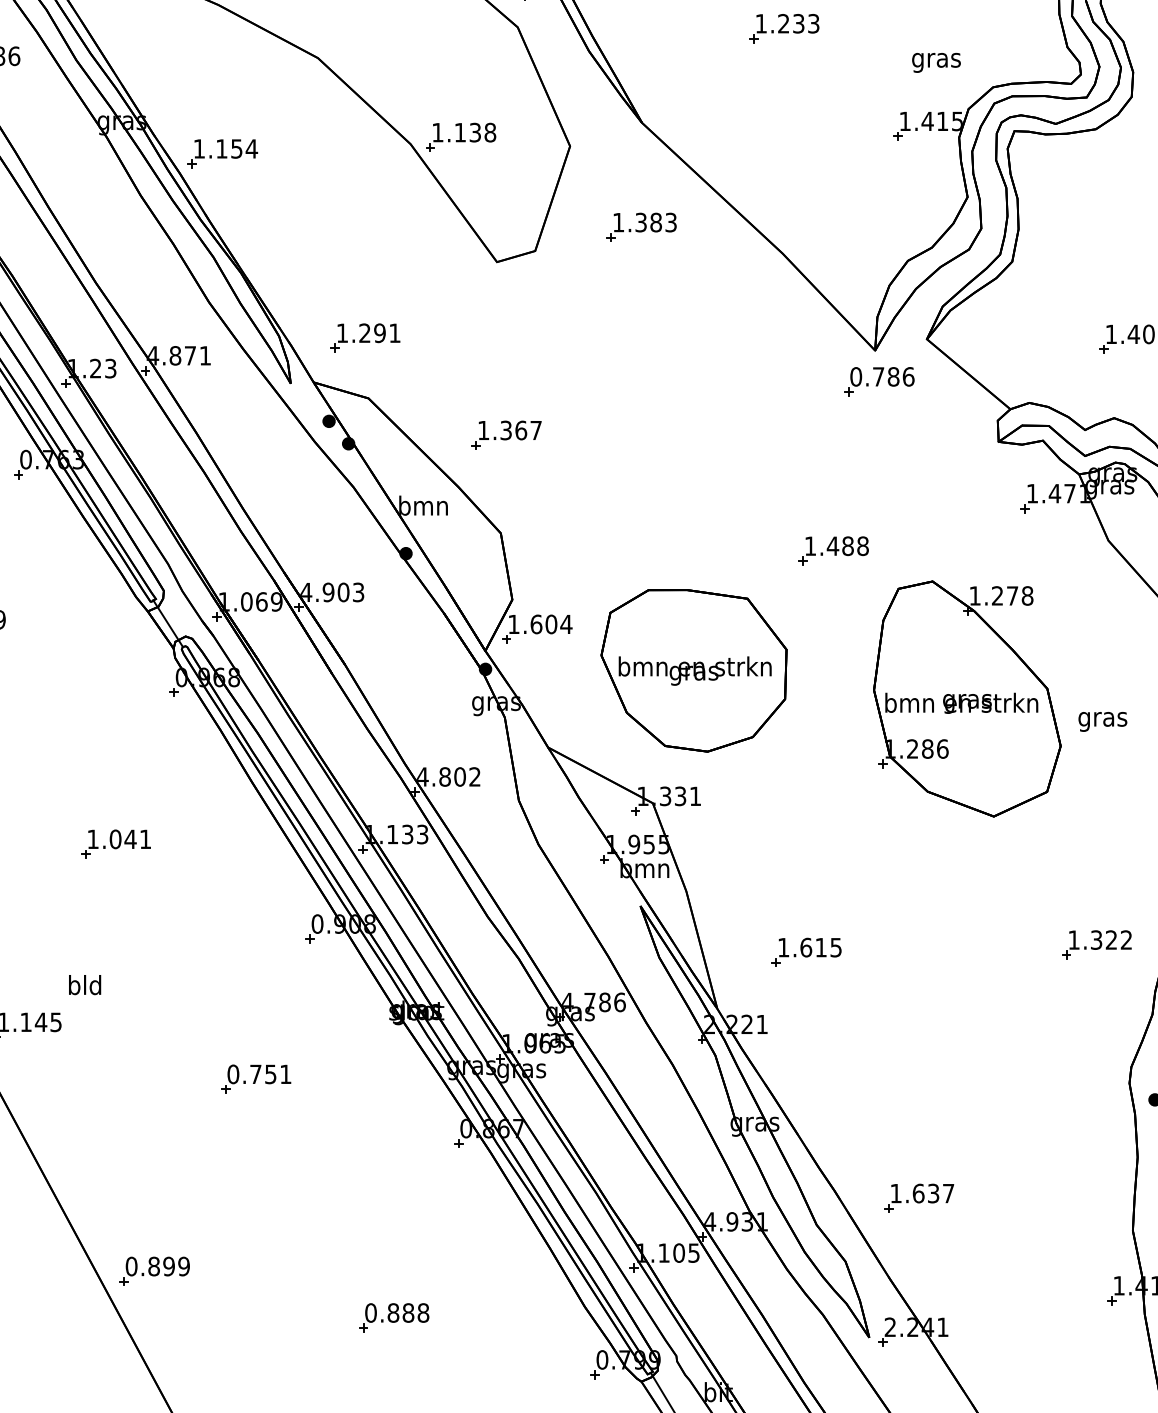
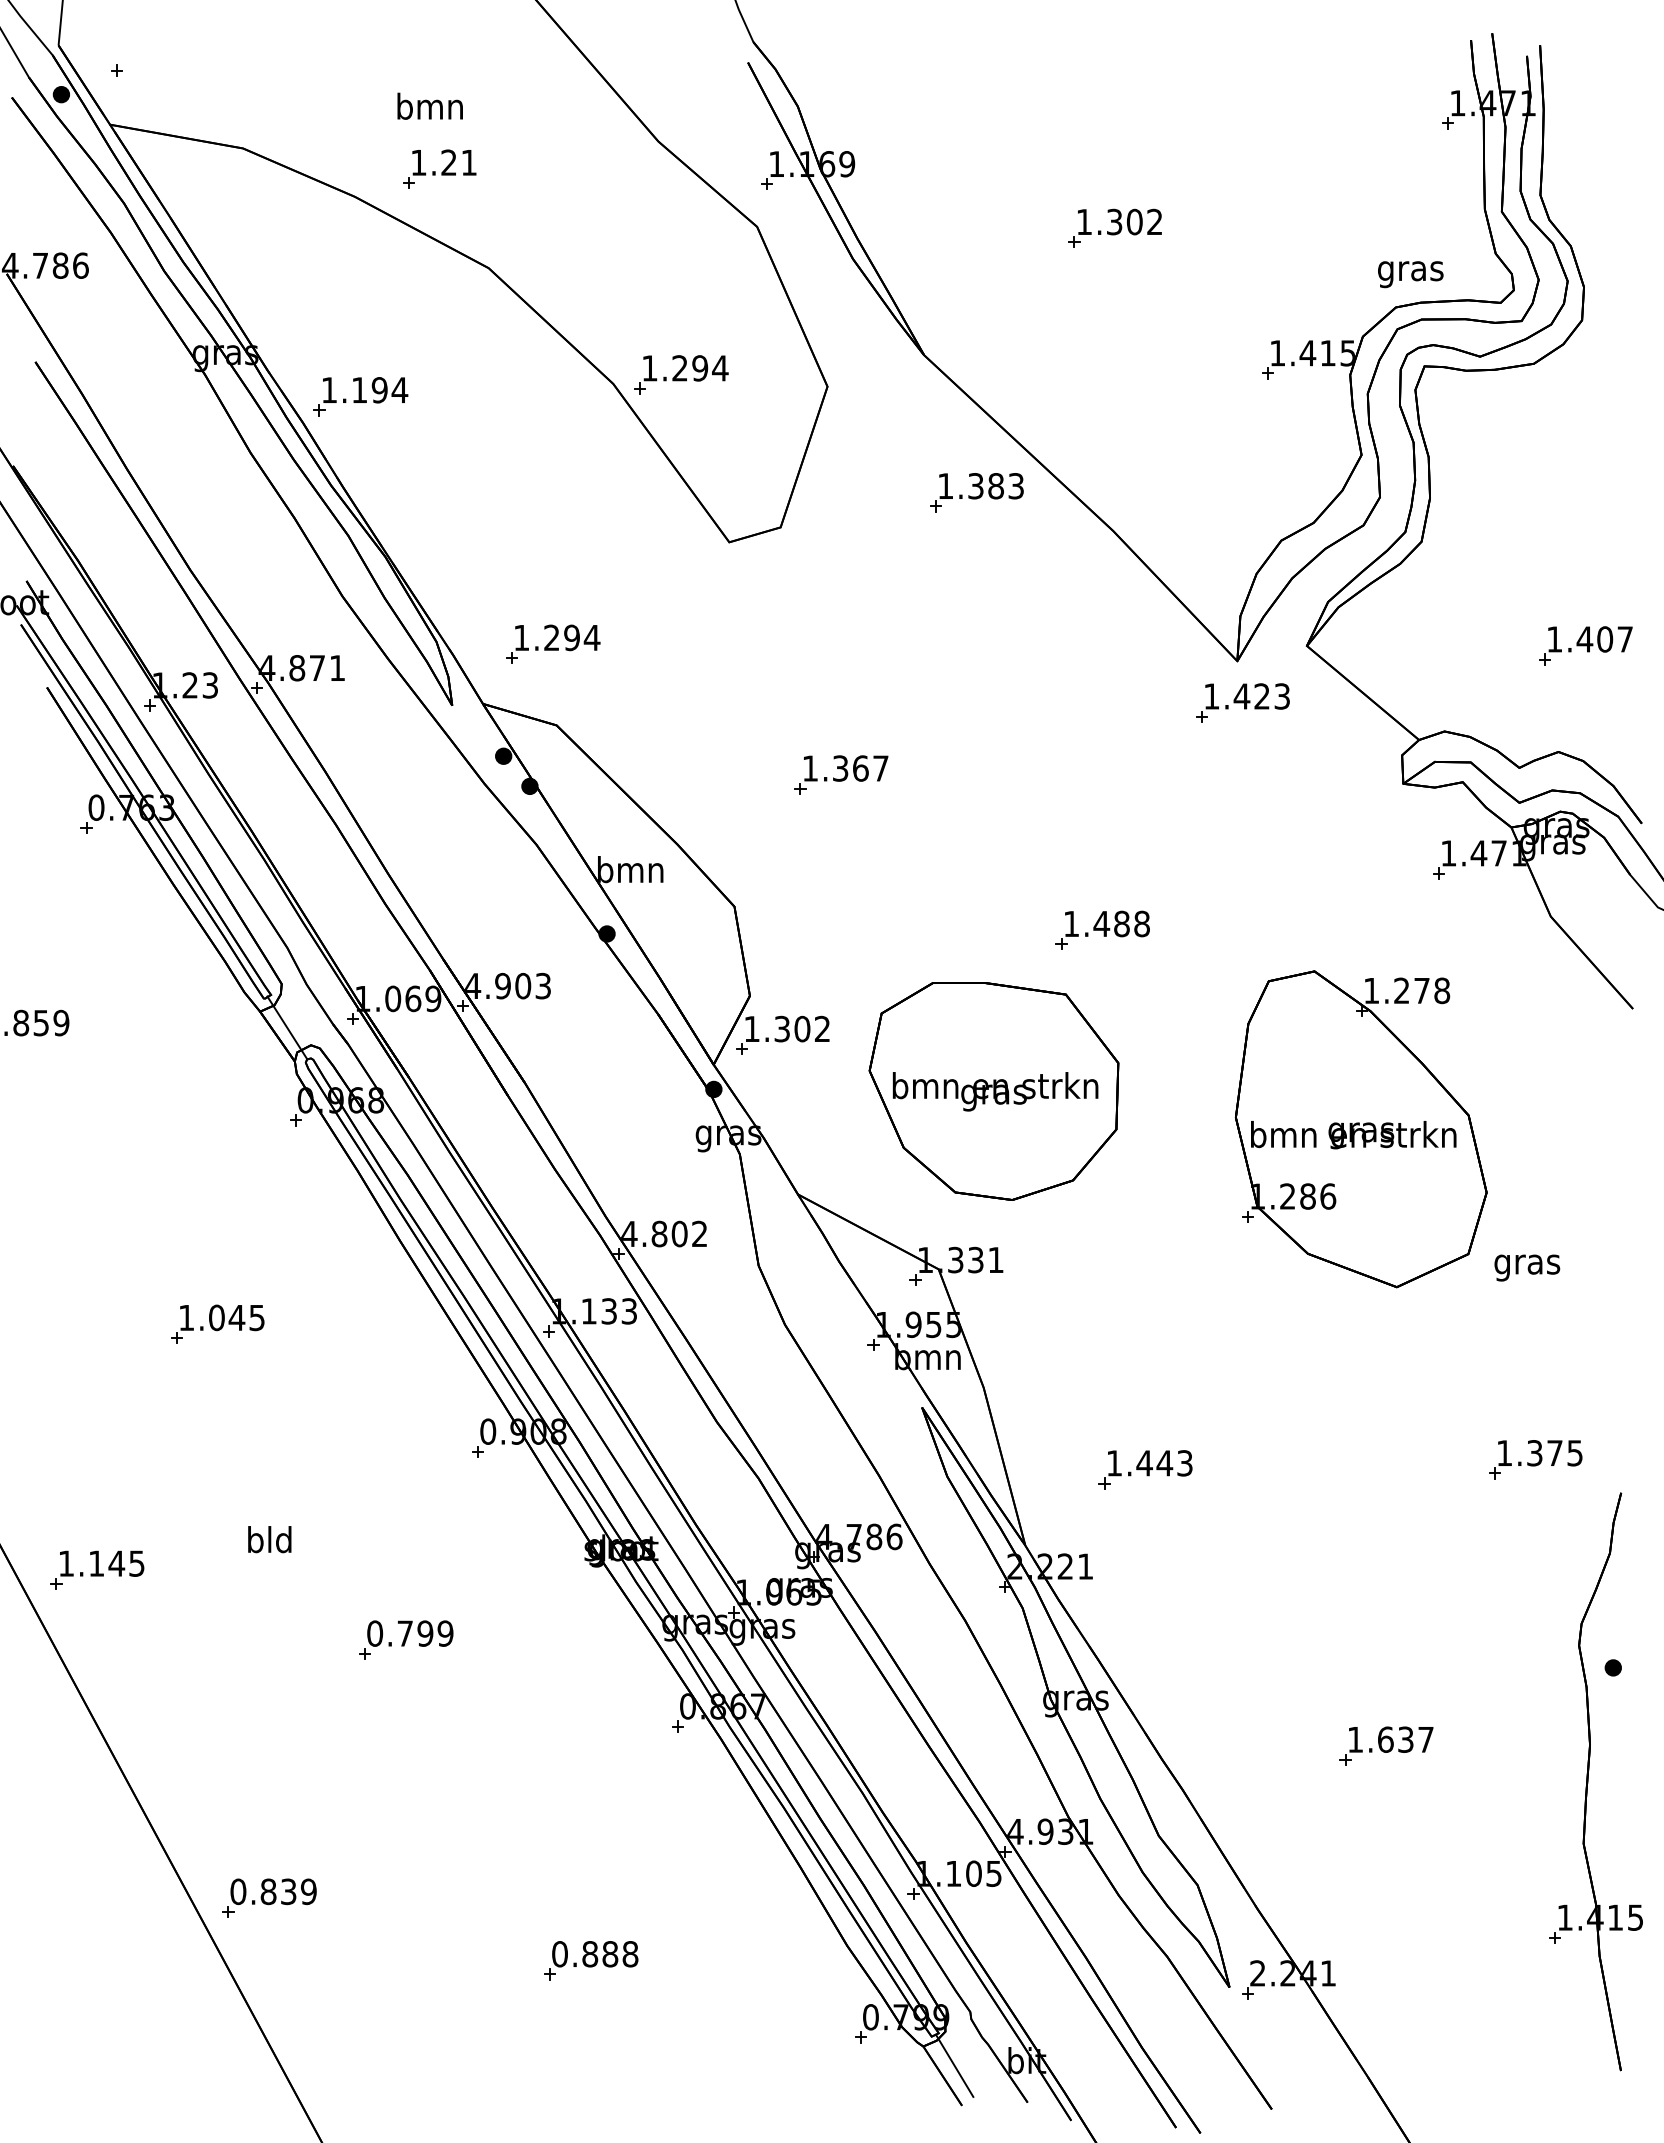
text: (798, 23) -> (1134, 221), 1.233 -> 1.302
text: (936, 62) -> (1410, 274), moved
text: (475, 132) -> (700, 368), 1.138 -> 1.294
text: (236, 149) -> (379, 390), 1.154 -> 1.194
part: (641, 227) -> (976, 492), moved
text: (394, 332) -> (591, 637), 1.291 -> 1.294
text: (882, 376) -> (1247, 696), 0.786 -> 1.423
part: (506, 434) -> (841, 774), moved
part: (833, 550) -> (1102, 929), moved
text: (551, 623) -> (802, 1028), 1.604 -> 1.302
text: (1103, 721) -> (1527, 1267), moved
text: (145, 839) -> (256, 1318), 1.041 -> 1.045
text: (1118, 940) -> (1564, 1453), 1.322 -> 1.375
text: (820, 947) -> (1164, 1463), 1.615 -> 1.443
text: (84, 984) -> (269, 1539), moved
text: (278, 1074) -> (435, 1633), 0.751 -> 0.799
part: (919, 1197) -> (1386, 1745), moved
text: (168, 1266) -> (288, 1891), 0.899 -> 0.839

